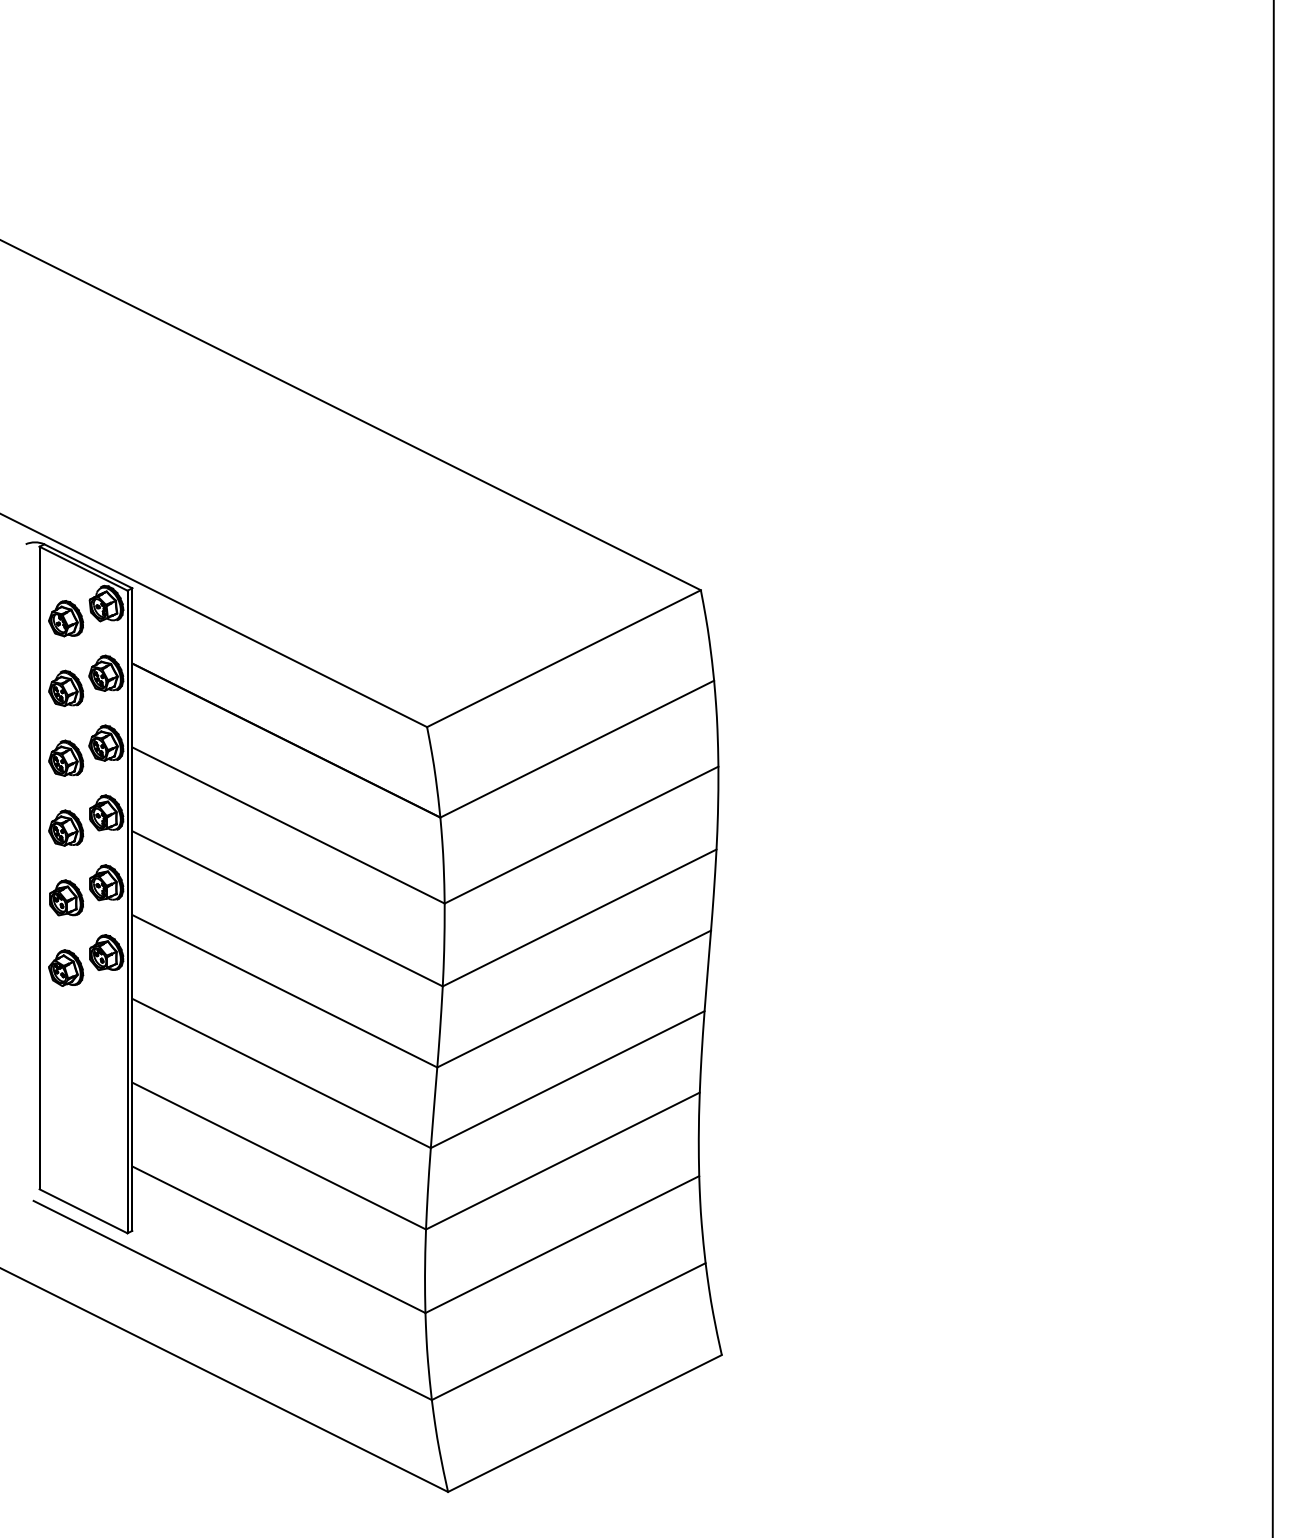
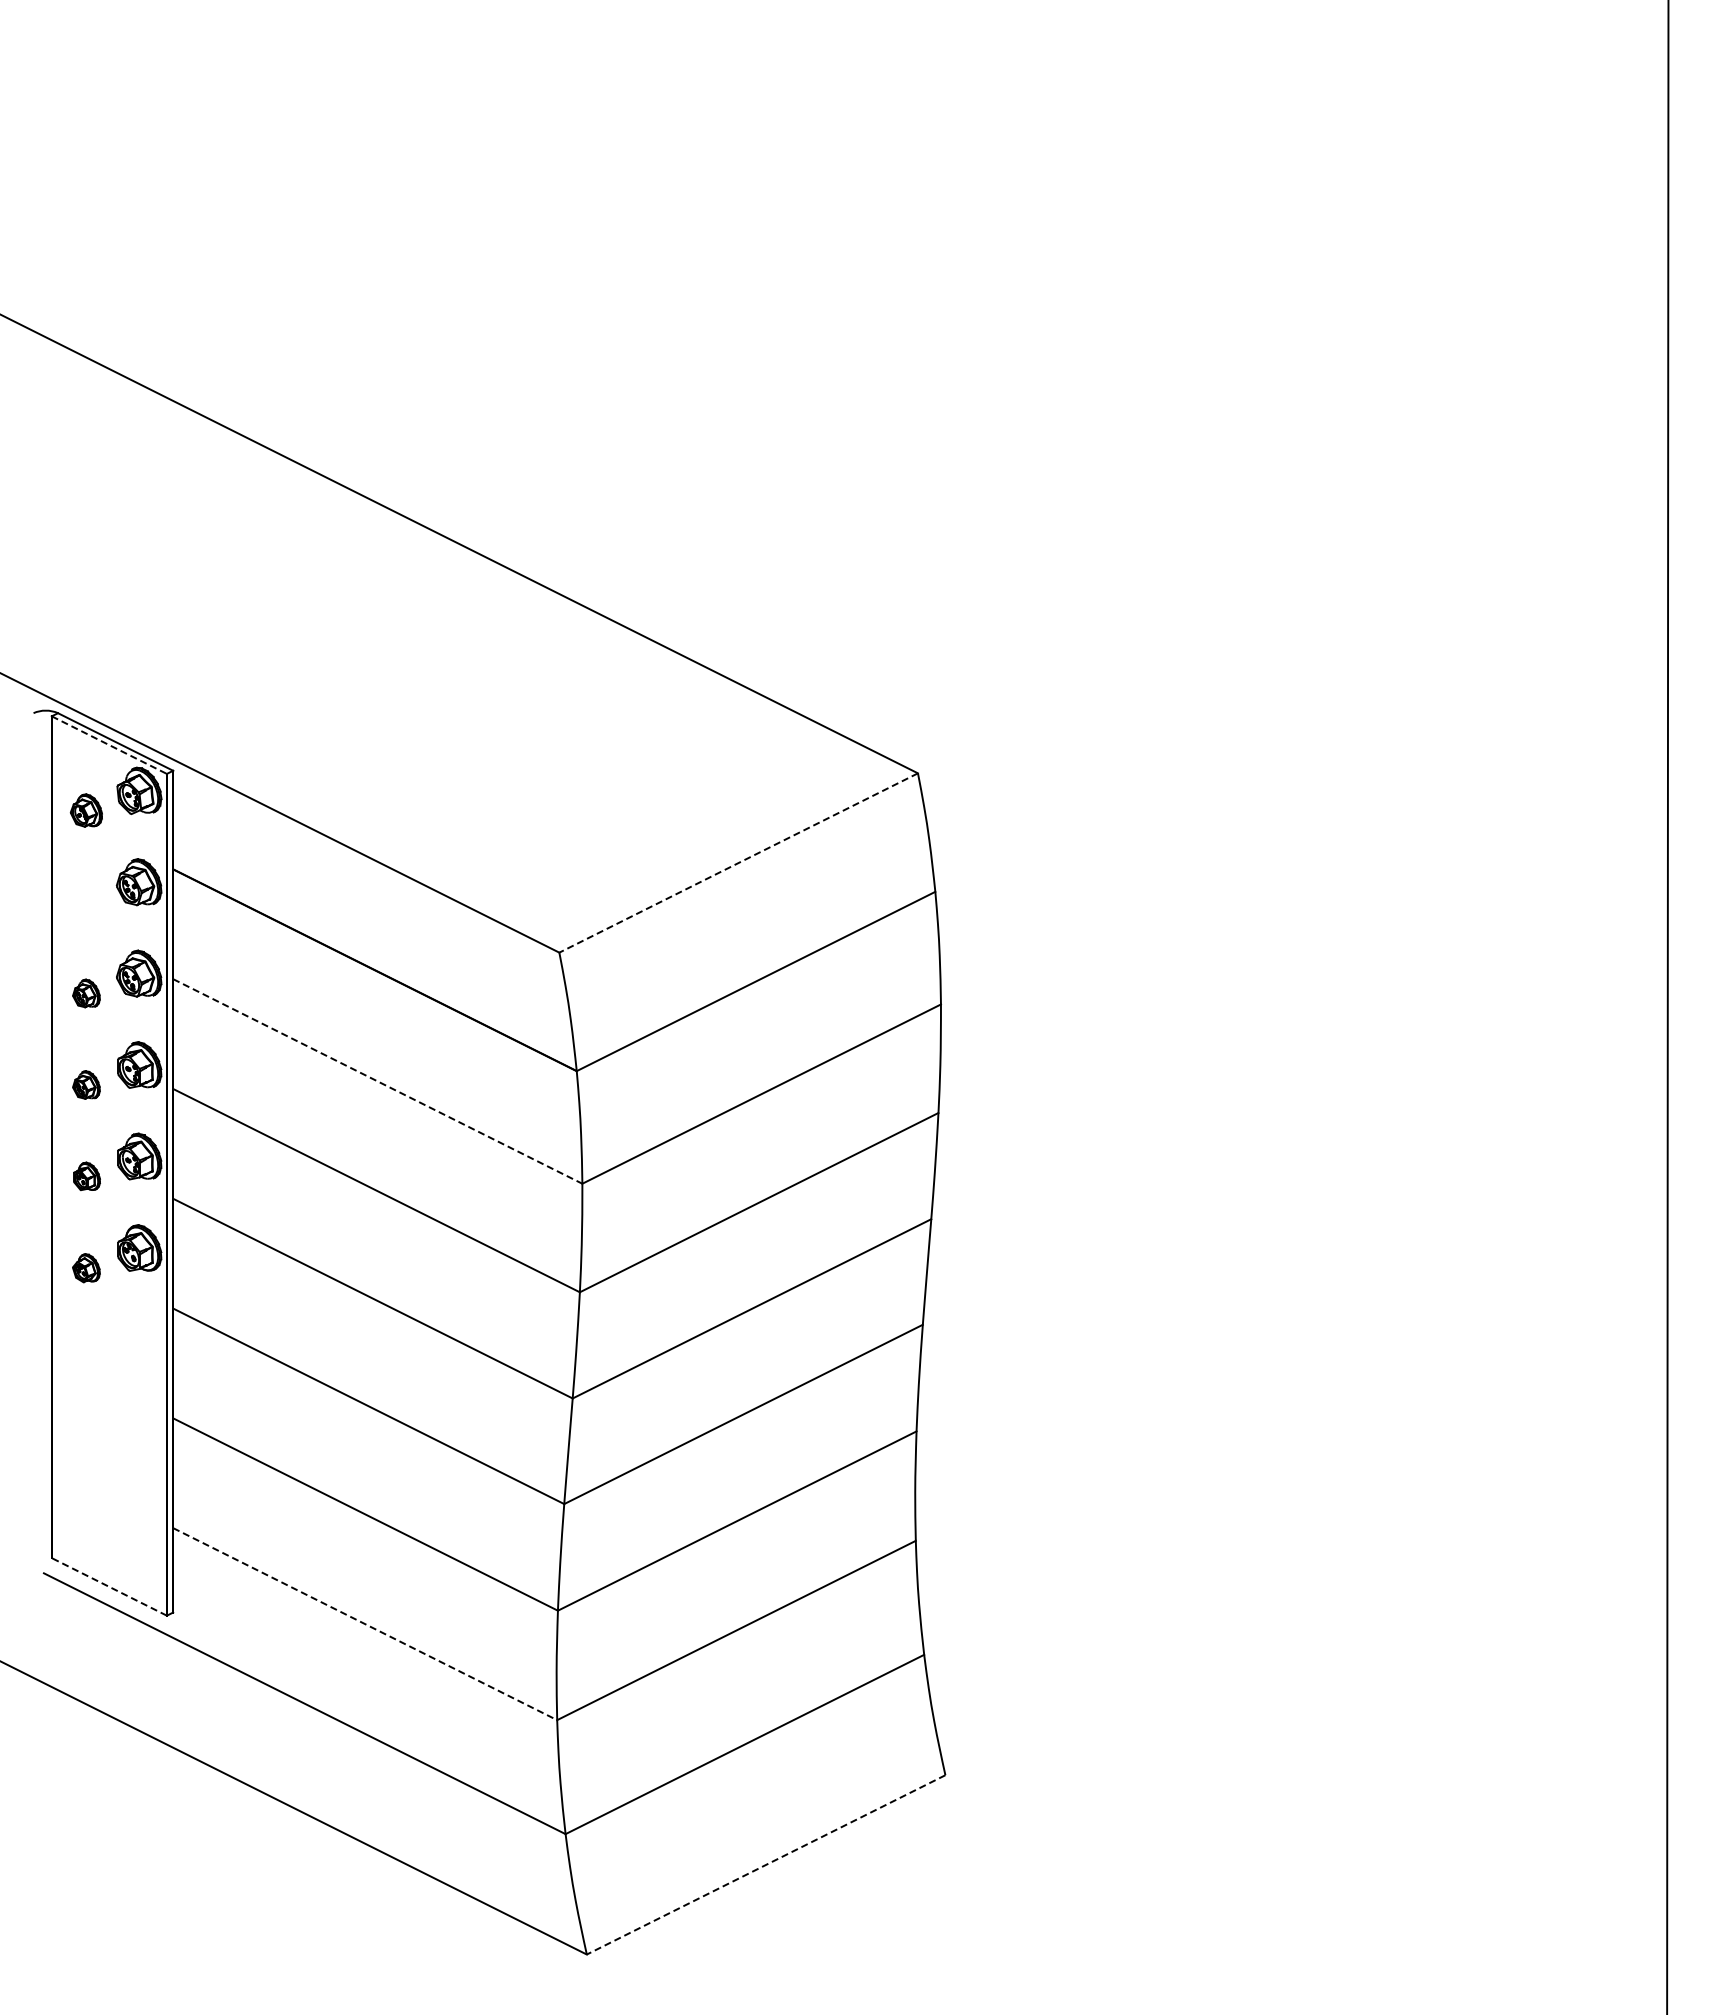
line: (83, 568) -> (109, 745), solid -> dashed
part: (66, 618) -> (86, 810), size x0.7
line: (563, 659) -> (738, 863), solid -> dashed
part: (66, 688) -> (86, 901), removed
part: (66, 758) -> (86, 993), size x0.6
line: (288, 825) -> (377, 1081), solid -> dashed
part: (66, 827) -> (86, 1084), size x0.6
part: (66, 898) -> (86, 1176), size x0.6
part: (66, 967) -> (86, 1267), size x0.6
line: (82, 1211) -> (108, 1586), solid -> dashed
line: (279, 1240) -> (365, 1624), solid -> dashed
line: (584, 1423) -> (765, 1865), solid -> dashed

